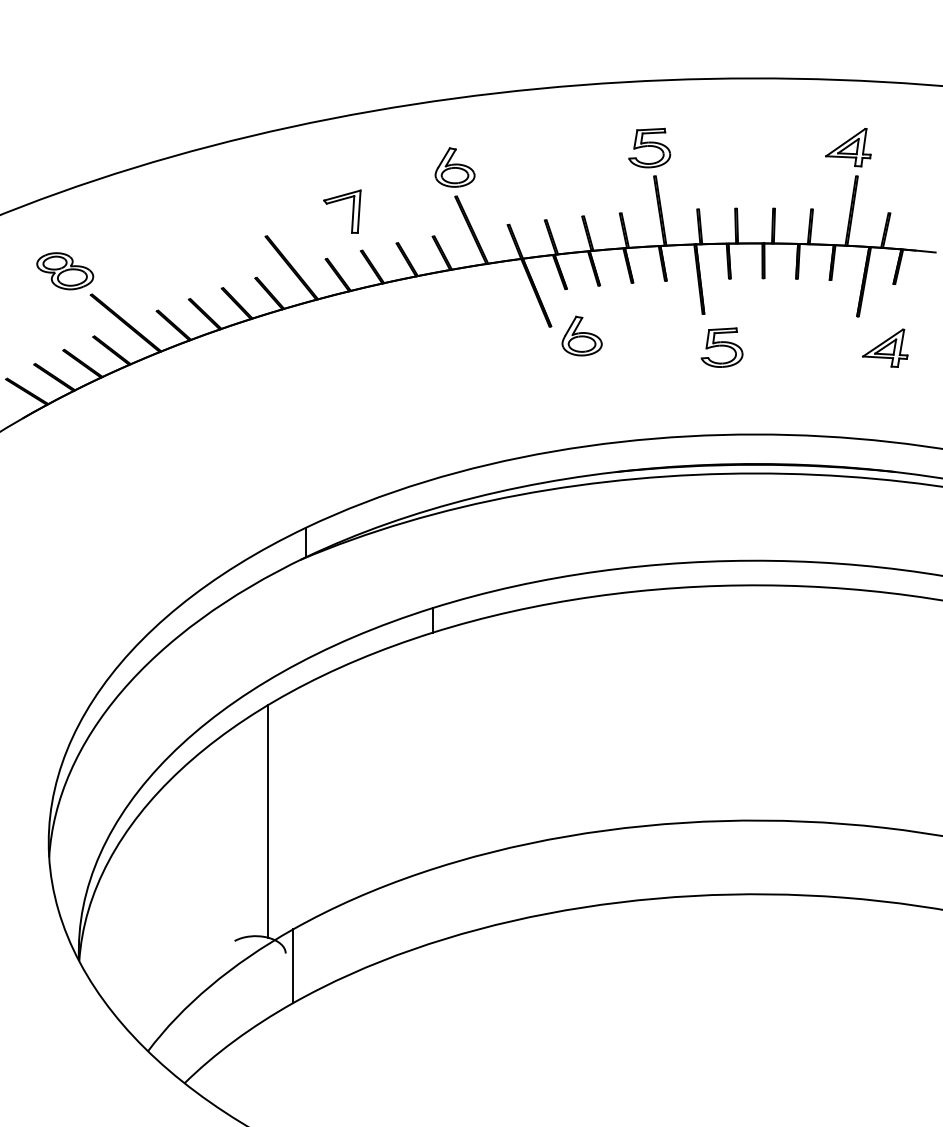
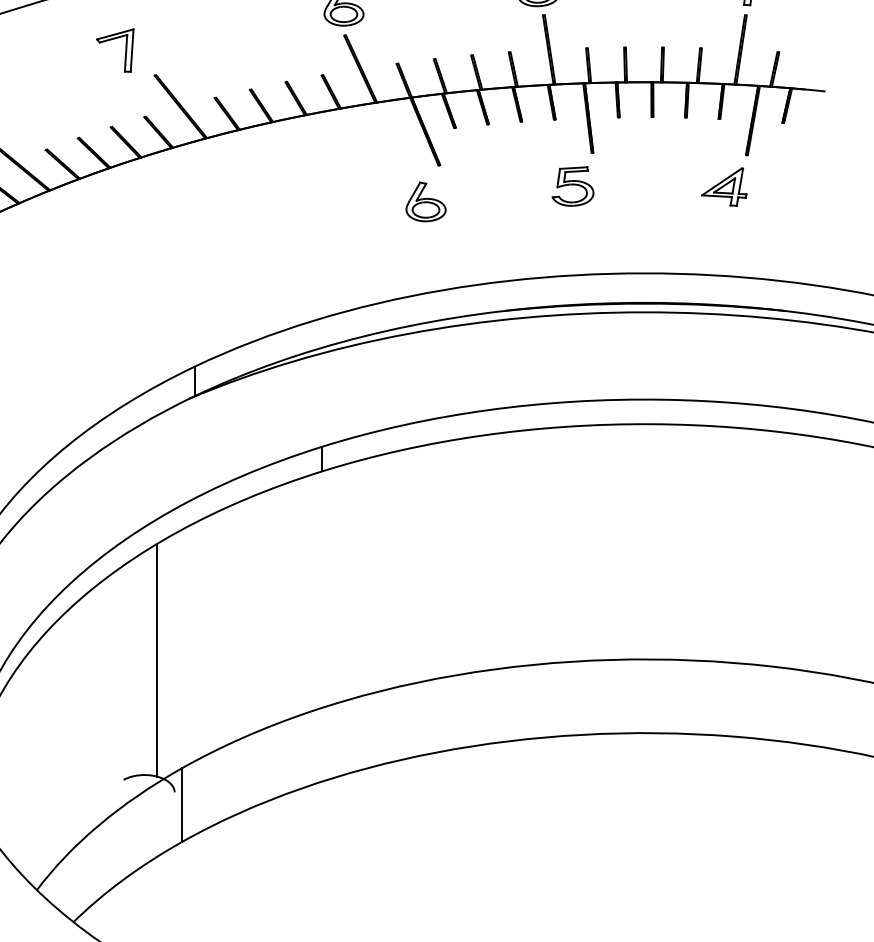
part: (352, 211) -> (125, 50), moved
part: (581, 335) -> (425, 201), moved
part: (721, 347) -> (572, 186), moved
part: (885, 347) -> (724, 186), moved

